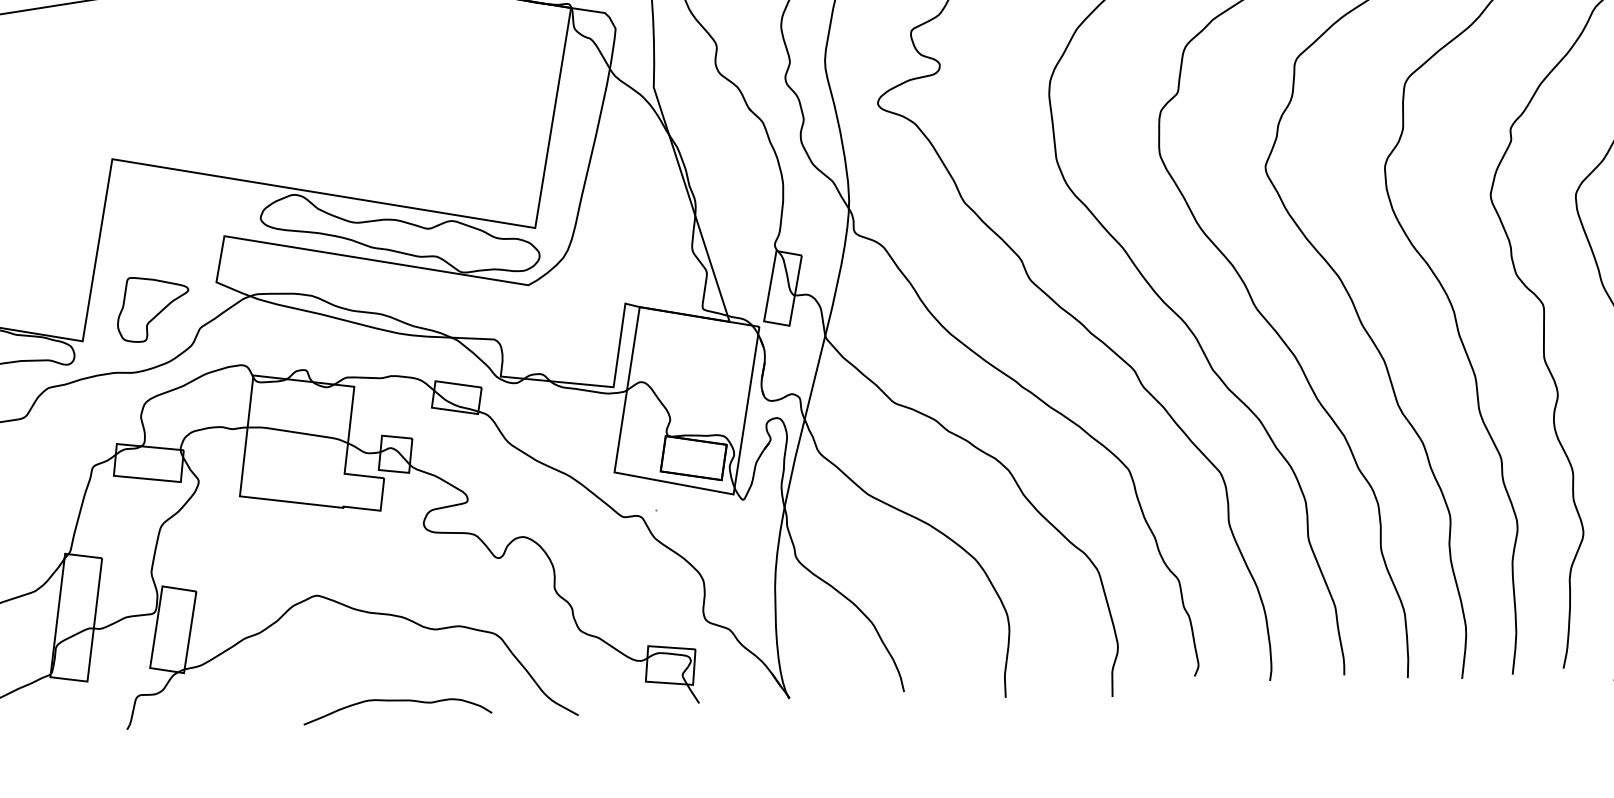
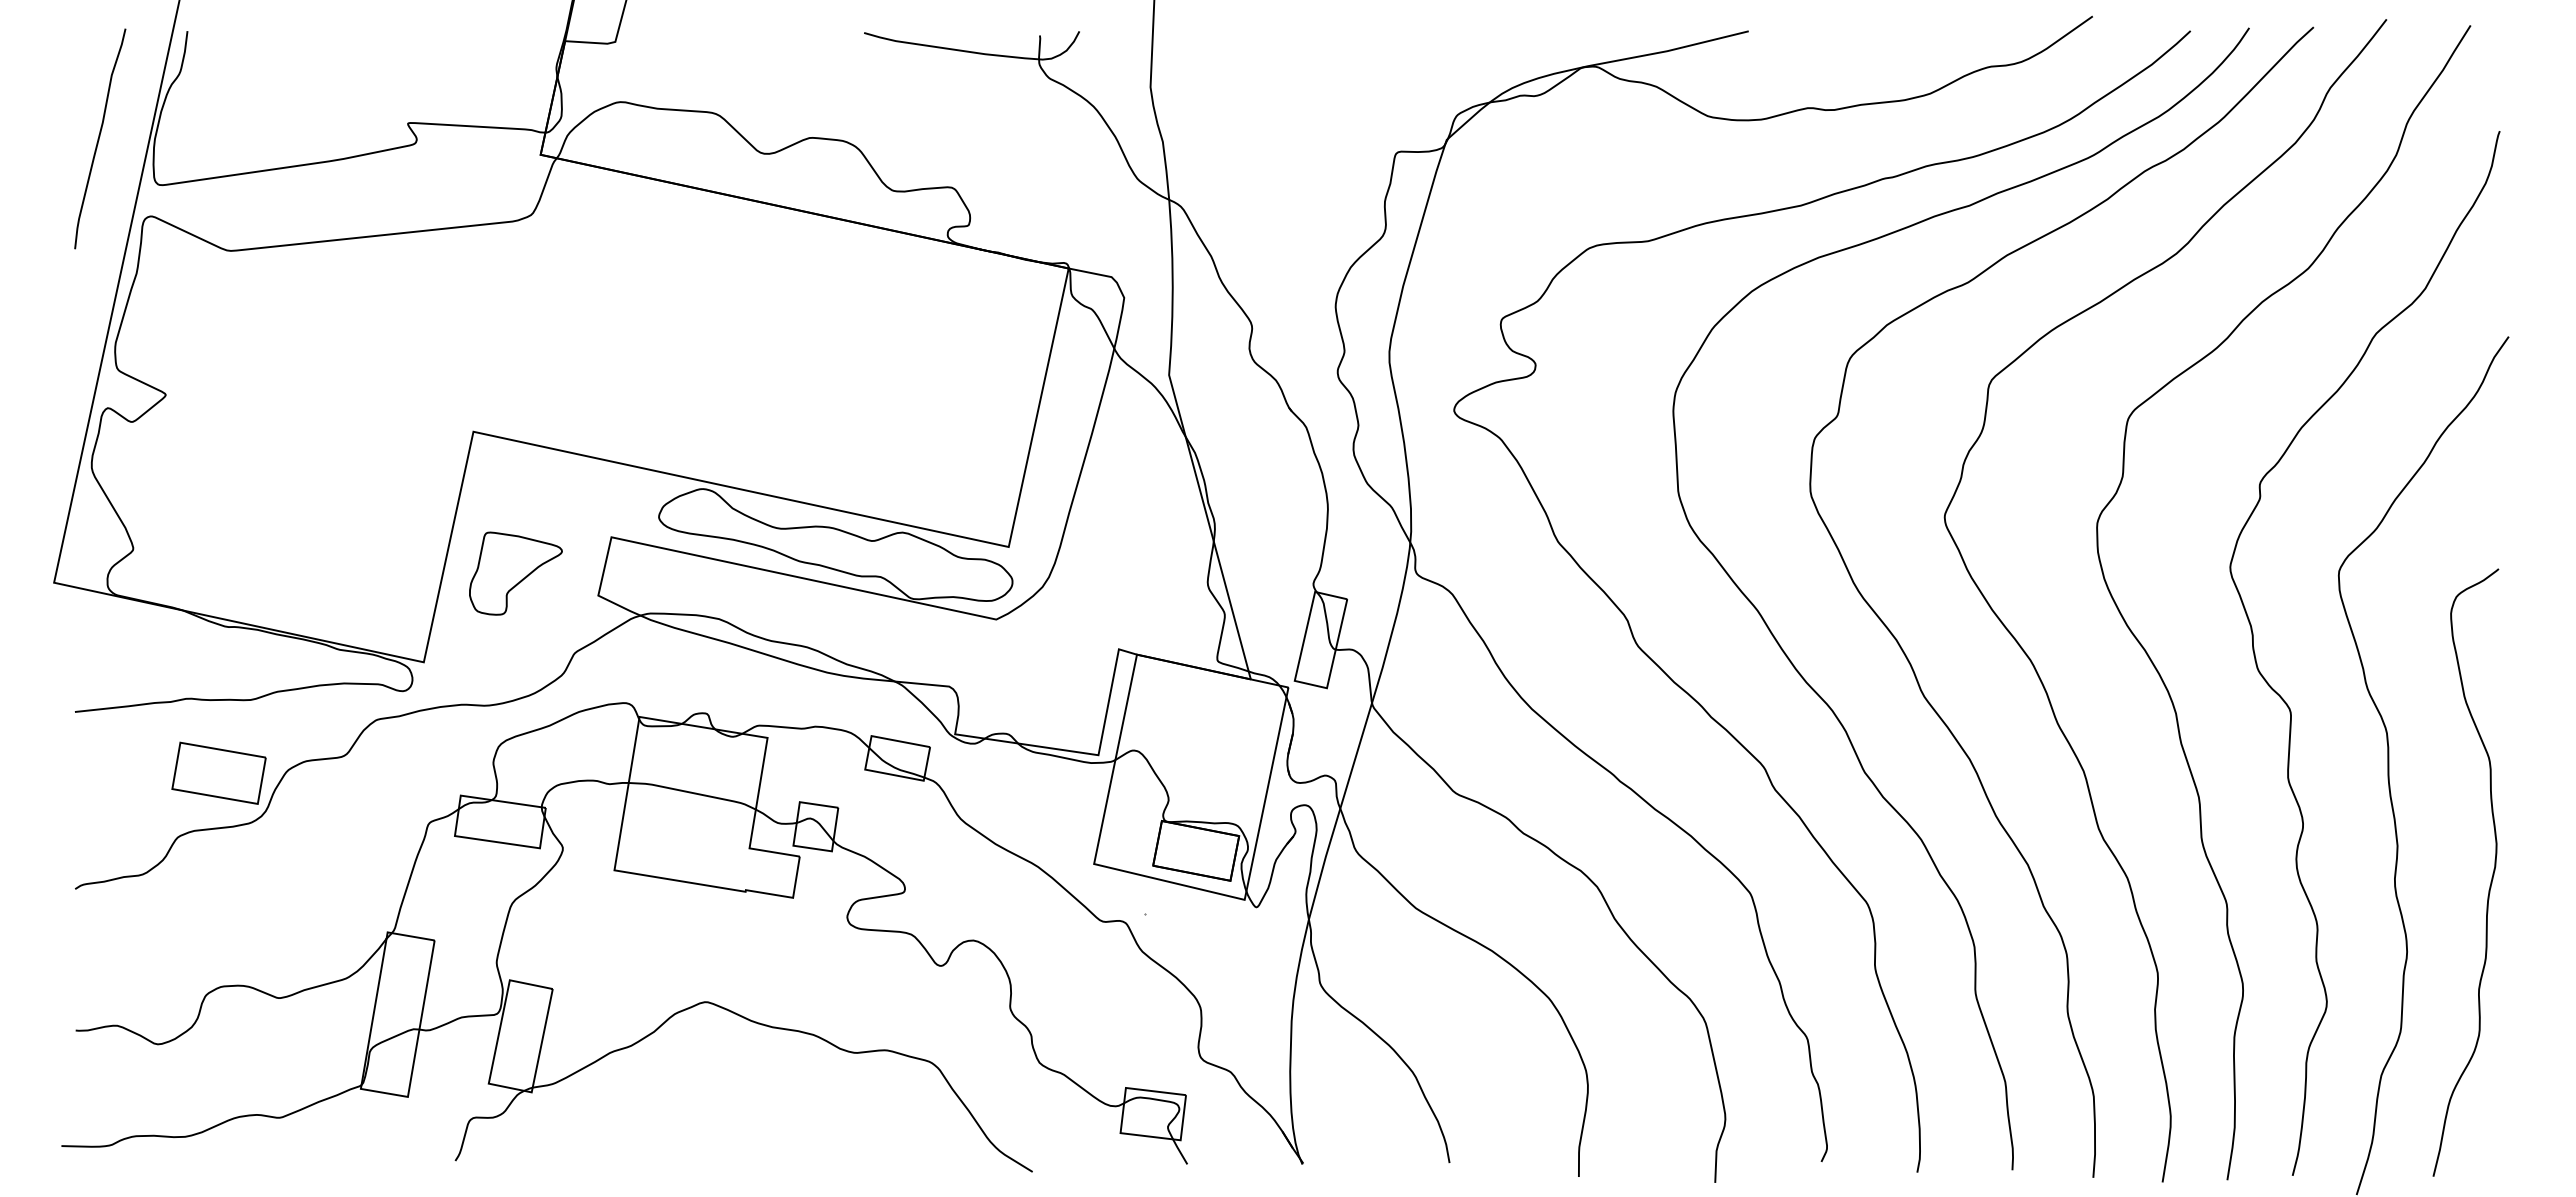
part: (152, 308) -> (515, 573), moved
curve: (399, 701) -> (804, 1142), removed

